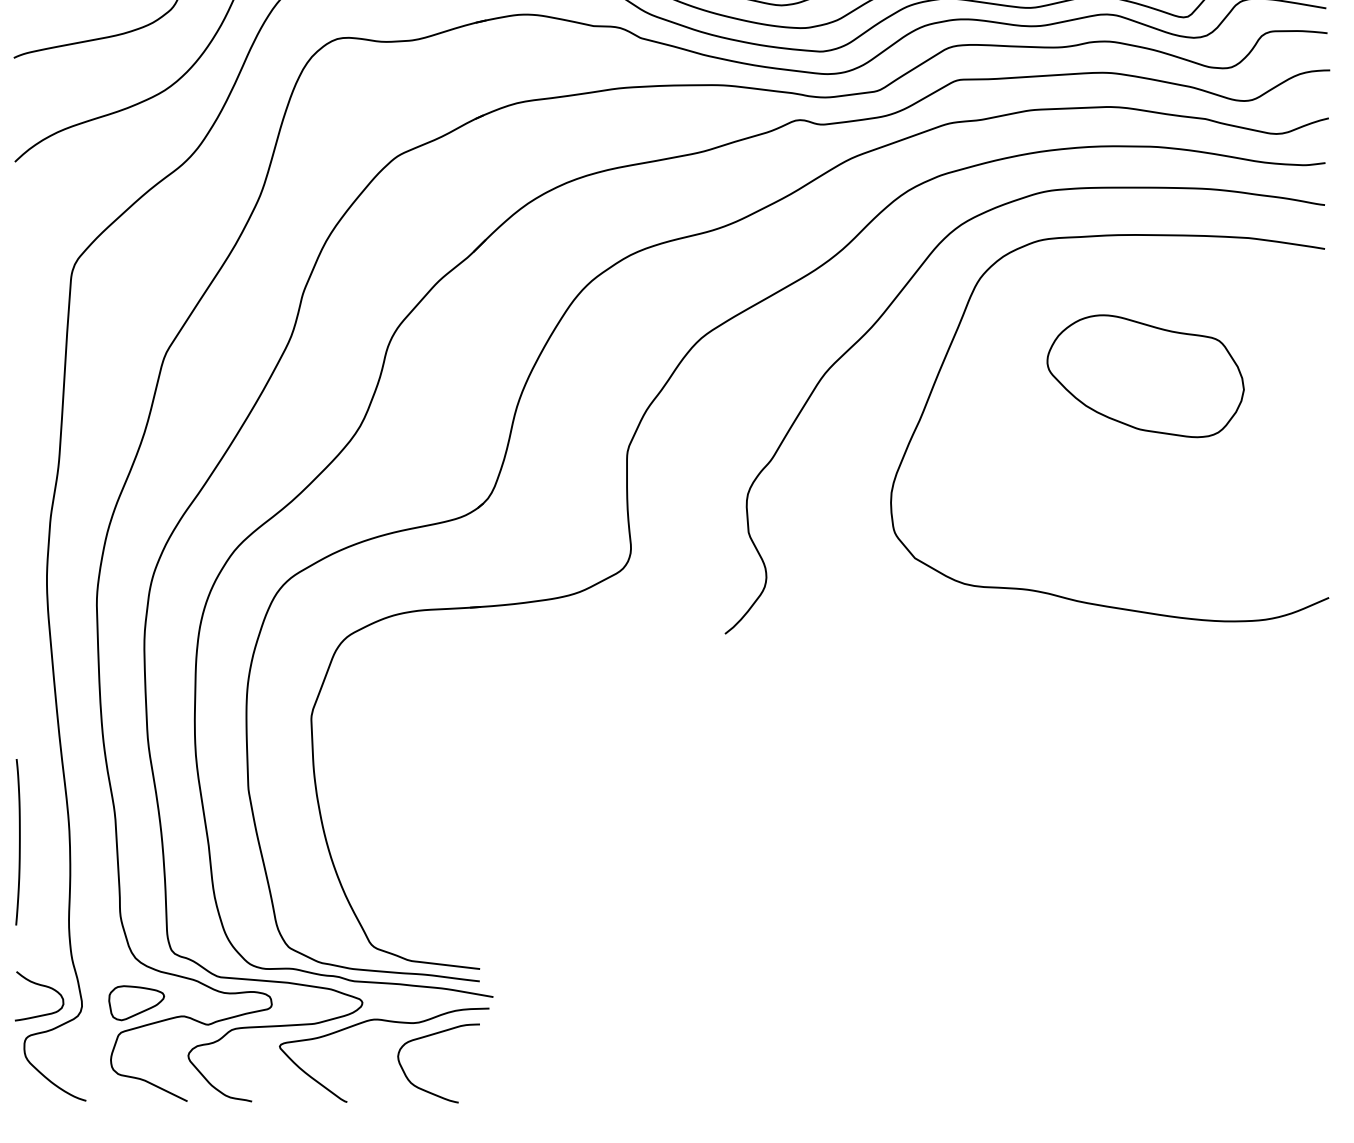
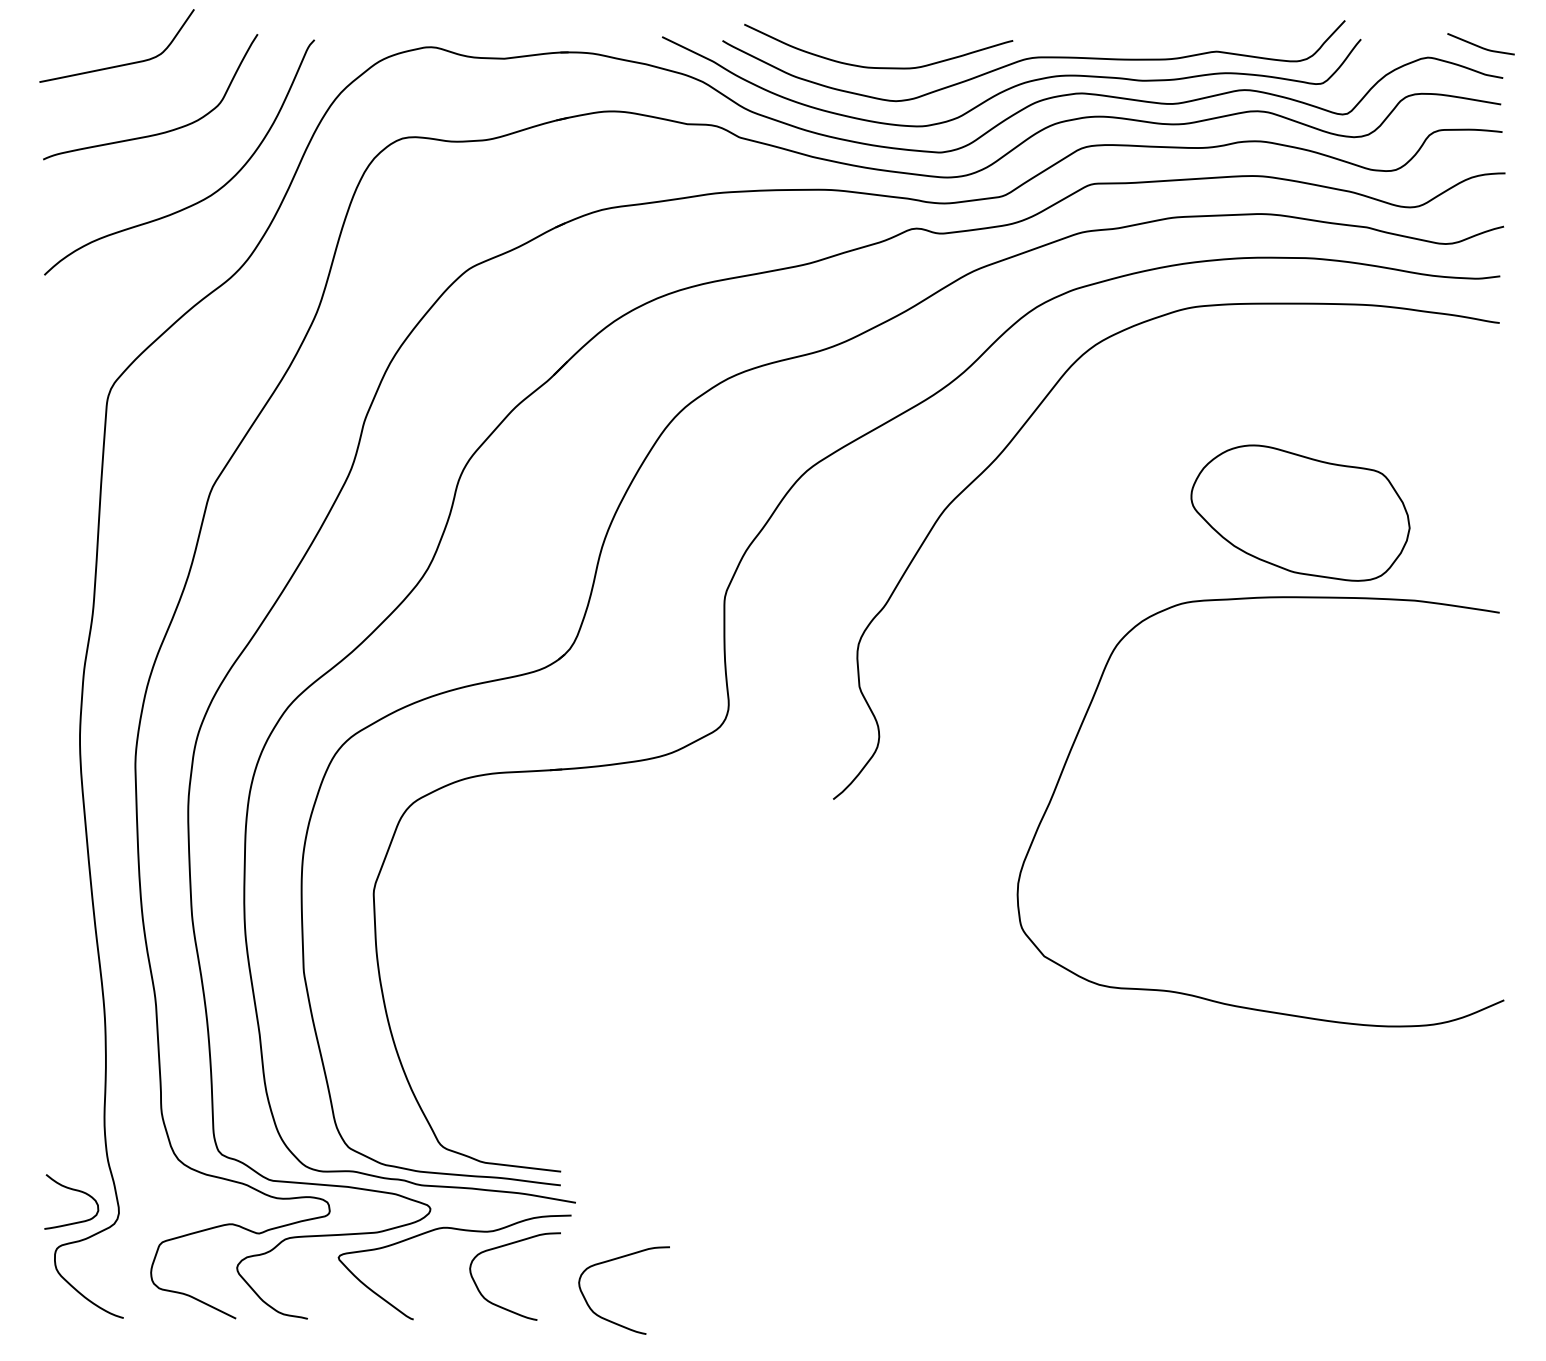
curve: (1062, 596) -> (1208, 998), moved
curve: (19, 841) -> (49, 1030), removed
part: (136, 1003) -> (179, 1209), removed
curve: (528, 1049) -> (614, 1260), added

